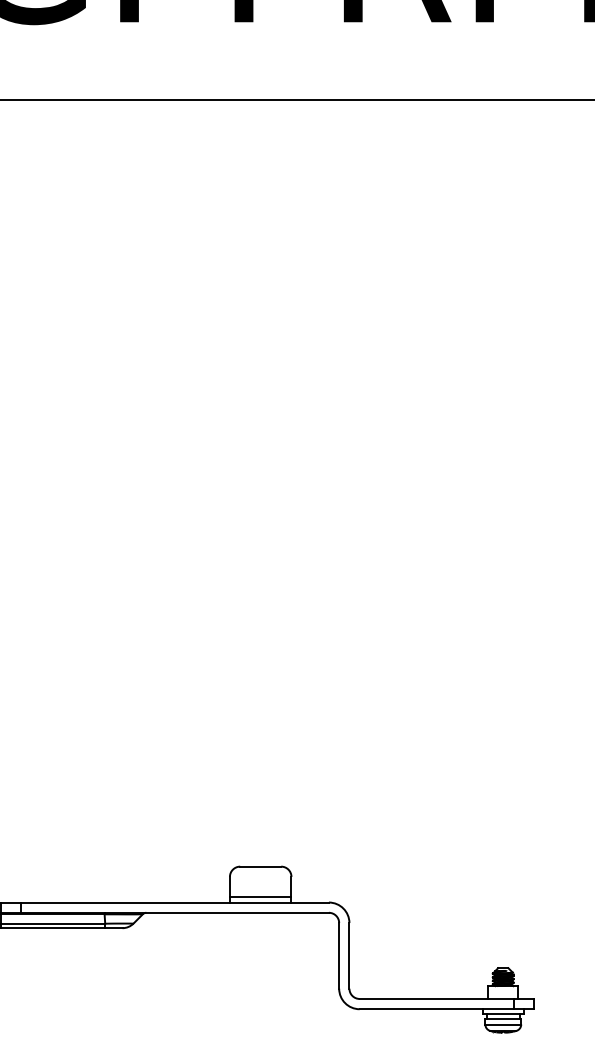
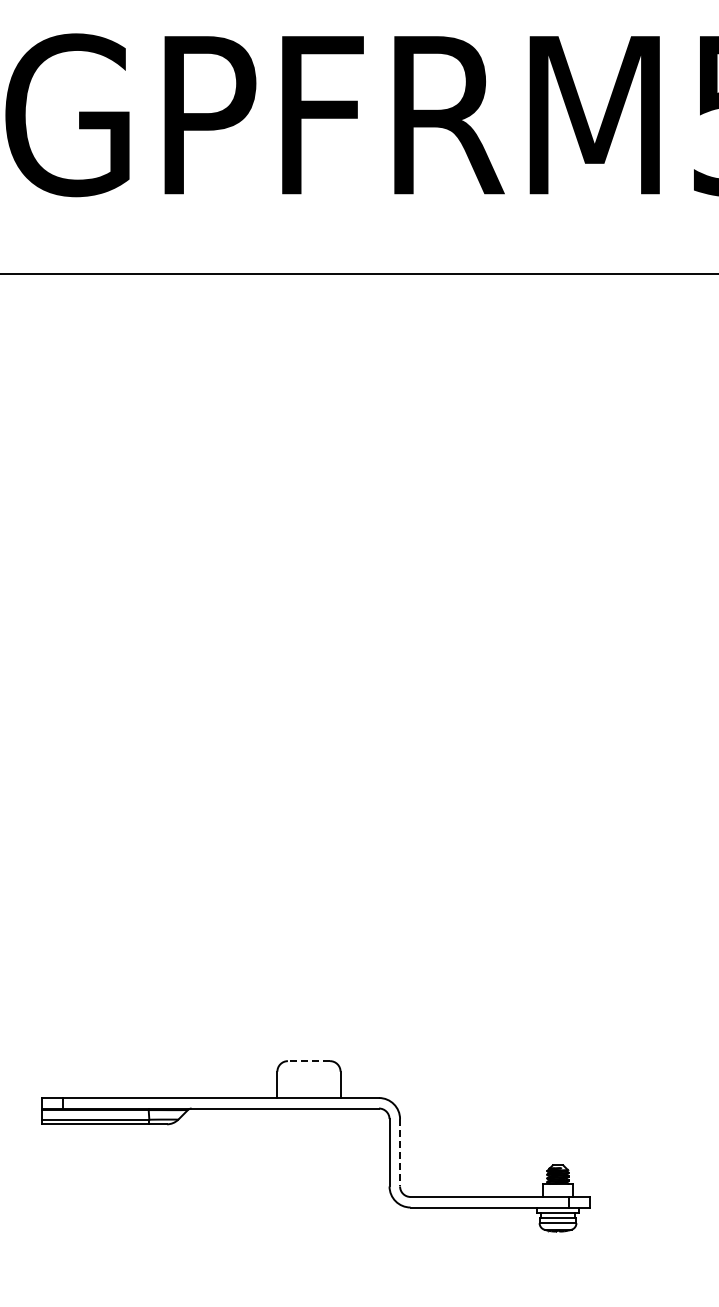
line: (260, 866) -> (308, 1061), solid -> dashed
line: (260, 897) -> (308, 1092), removed
line: (349, 955) -> (400, 1152), solid -> dashed

